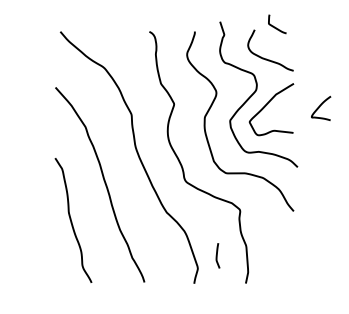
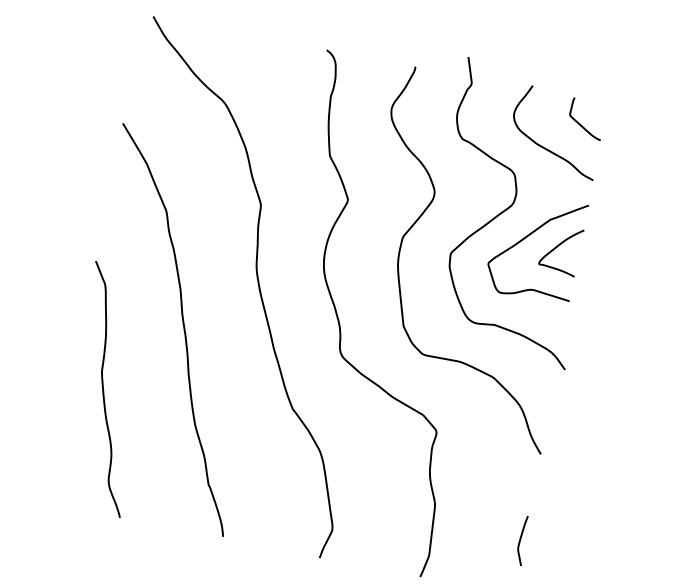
curve: (275, 26) -> (581, 122), moved
curve: (320, 106) -> (560, 246), moved
curve: (217, 255) -> (521, 539), moved

